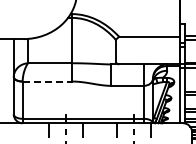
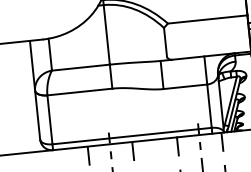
line: (47, 81) -> (79, 91), dashed -> solid

